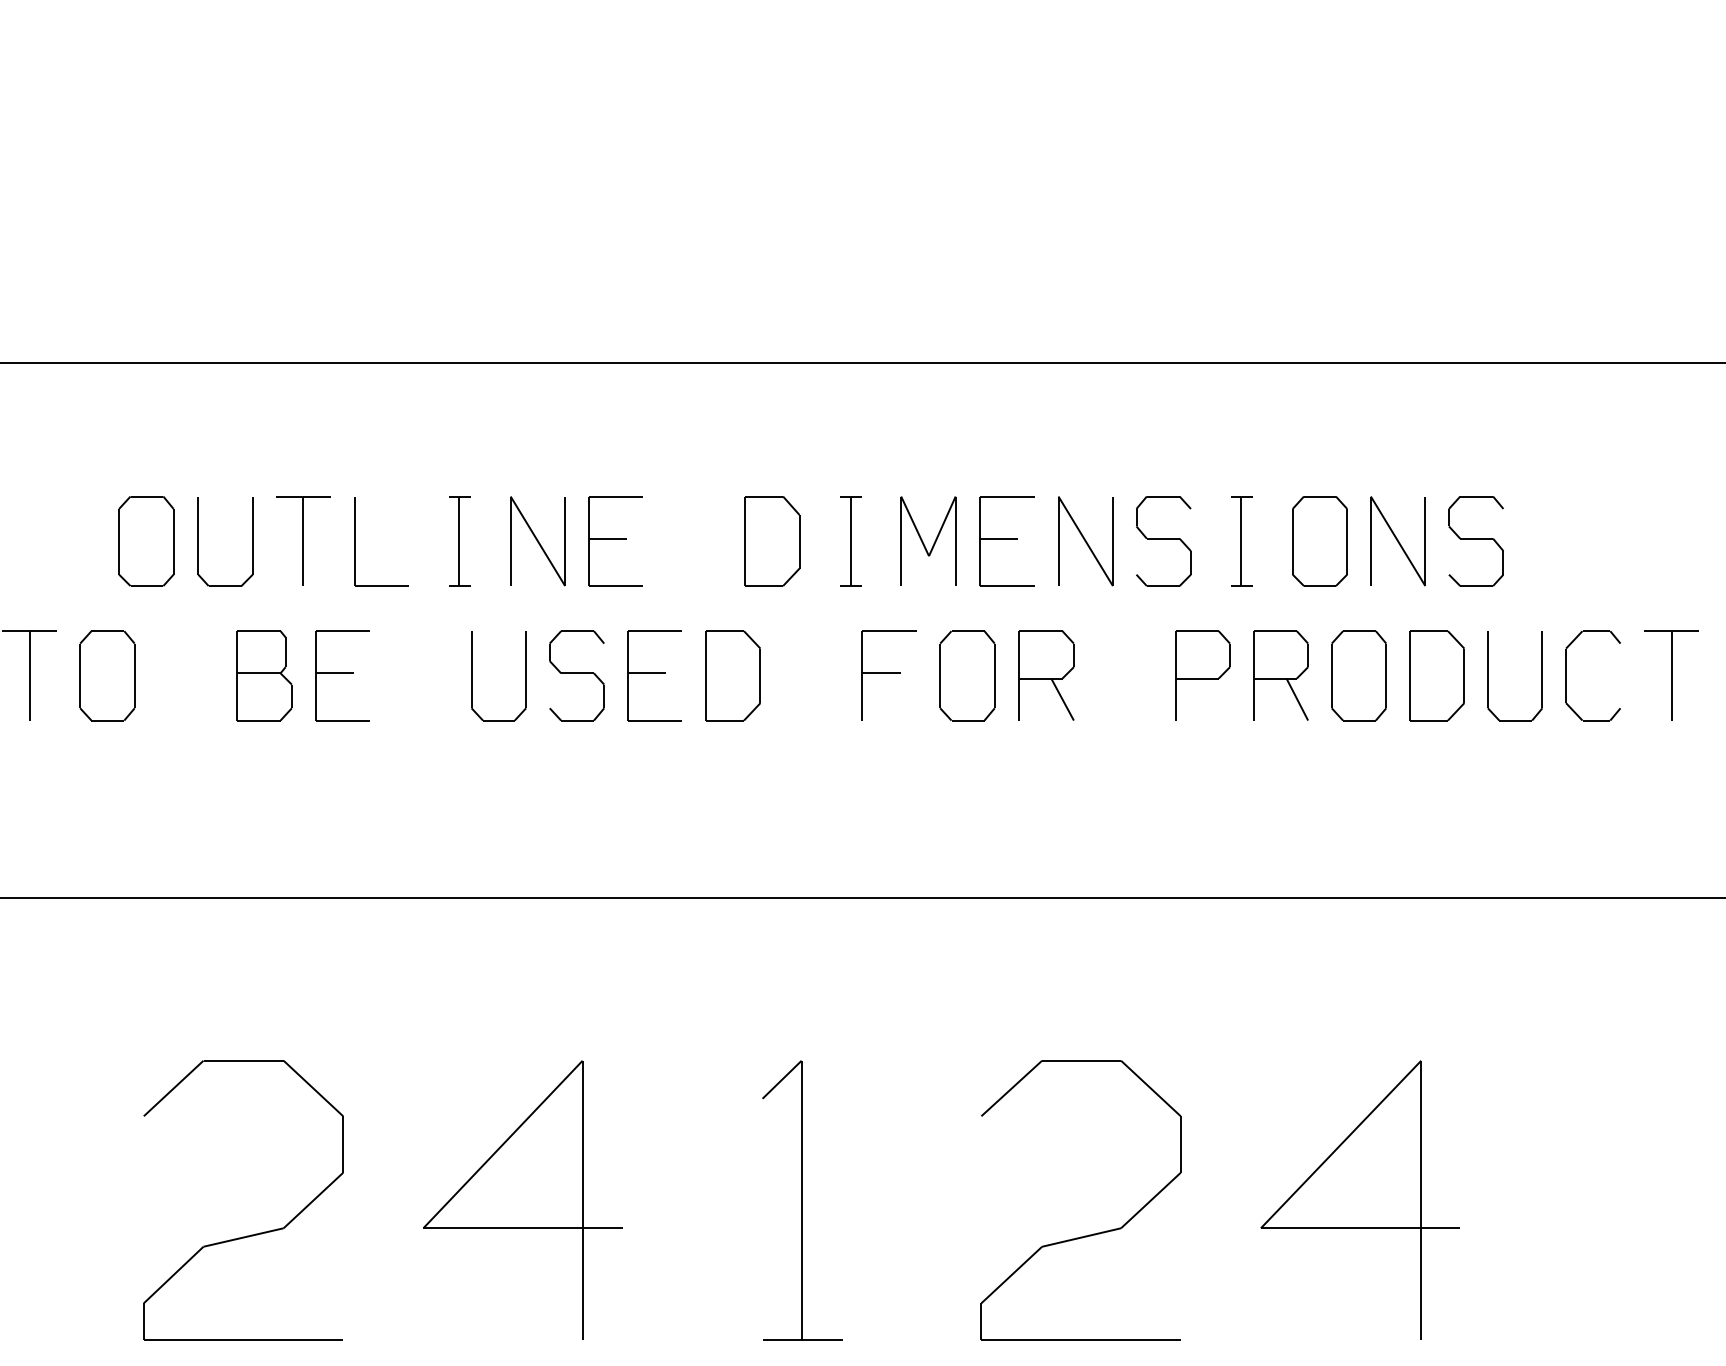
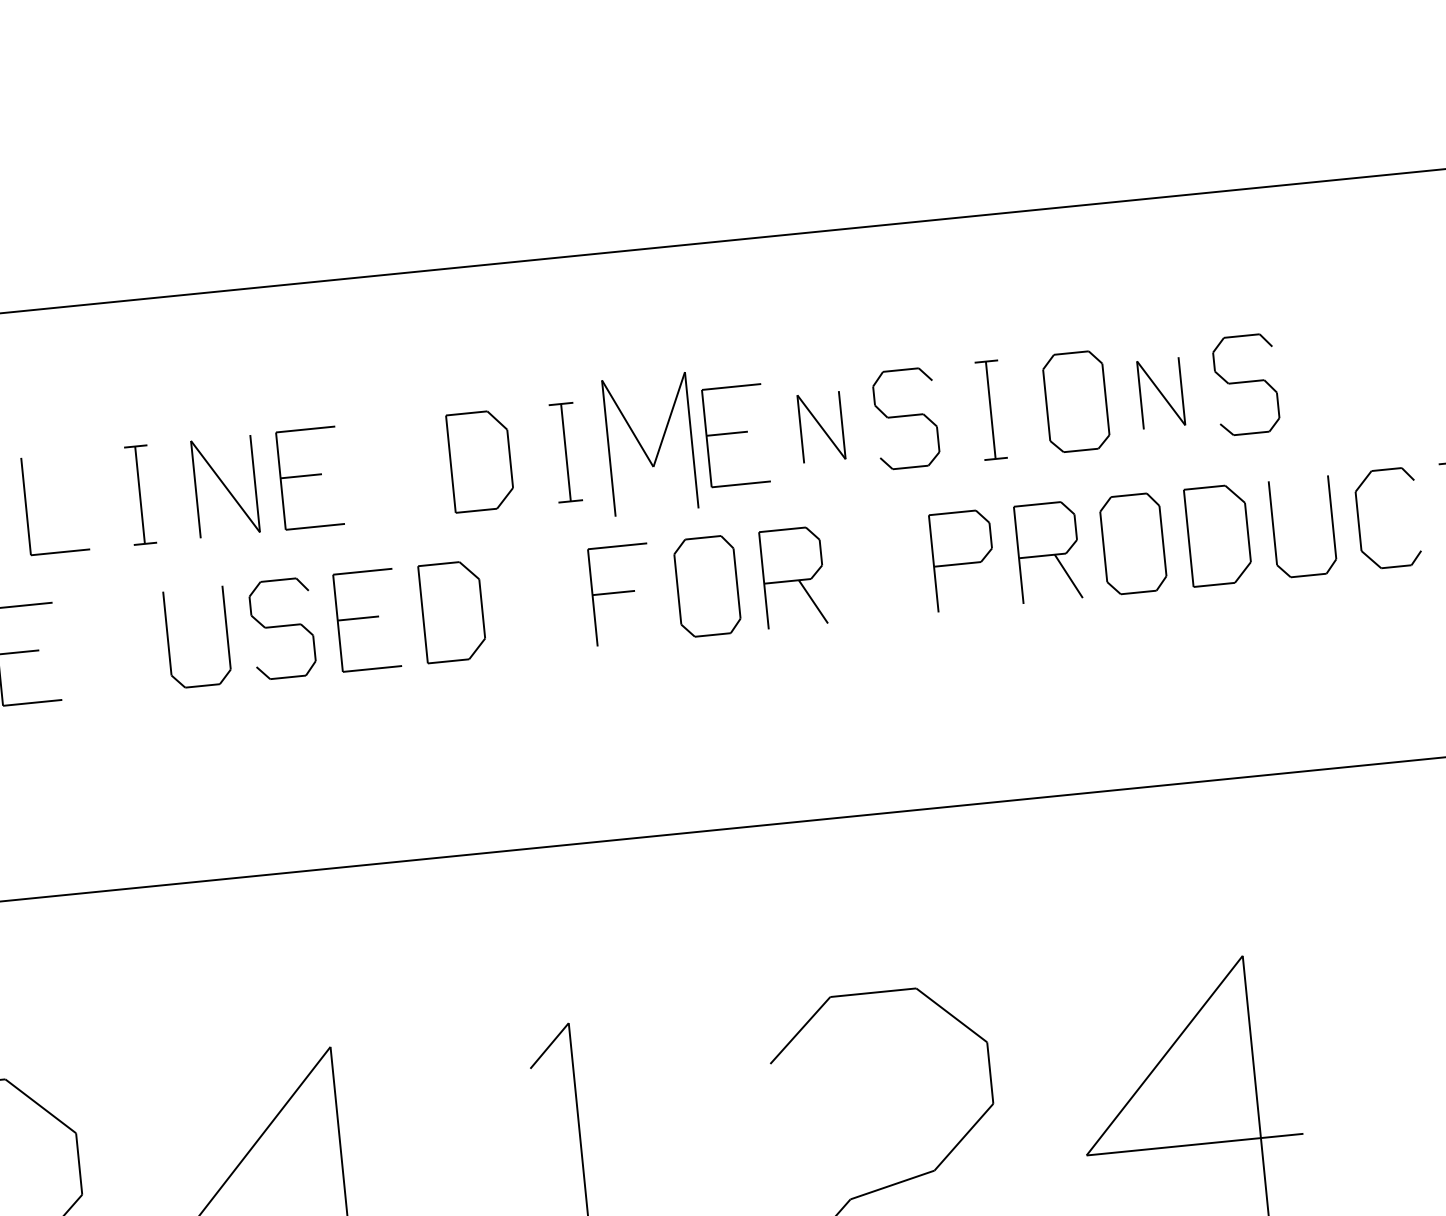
part: (928, 540) -> (650, 443), size x1.4
part: (1085, 541) -> (821, 427), size x0.7
part: (1397, 541) -> (1160, 393), size x0.7

